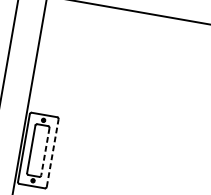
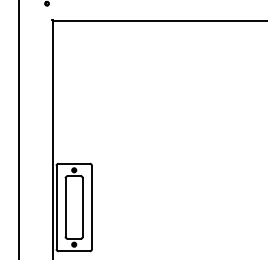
line: (44, 152) -> (82, 208), dashed -> solid
line: (52, 153) -> (91, 207), dashed -> solid

